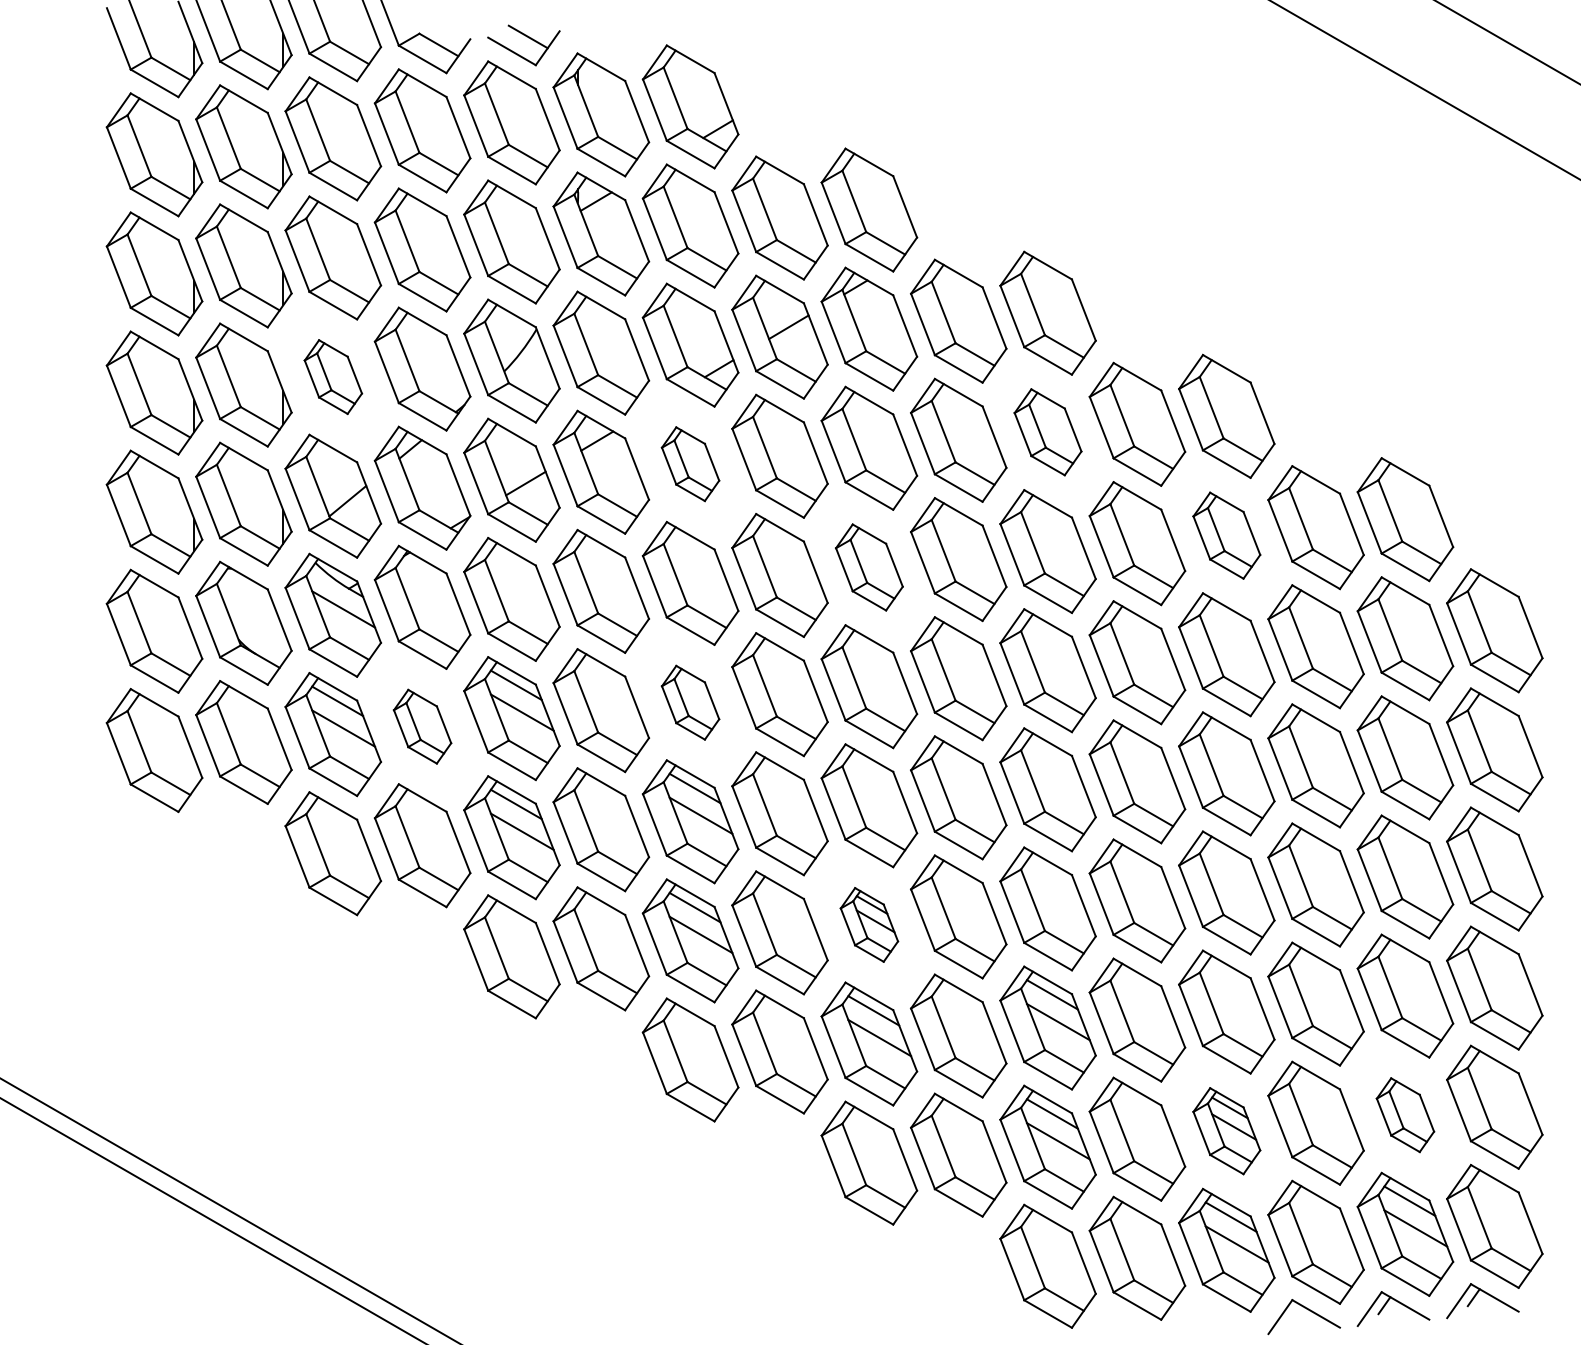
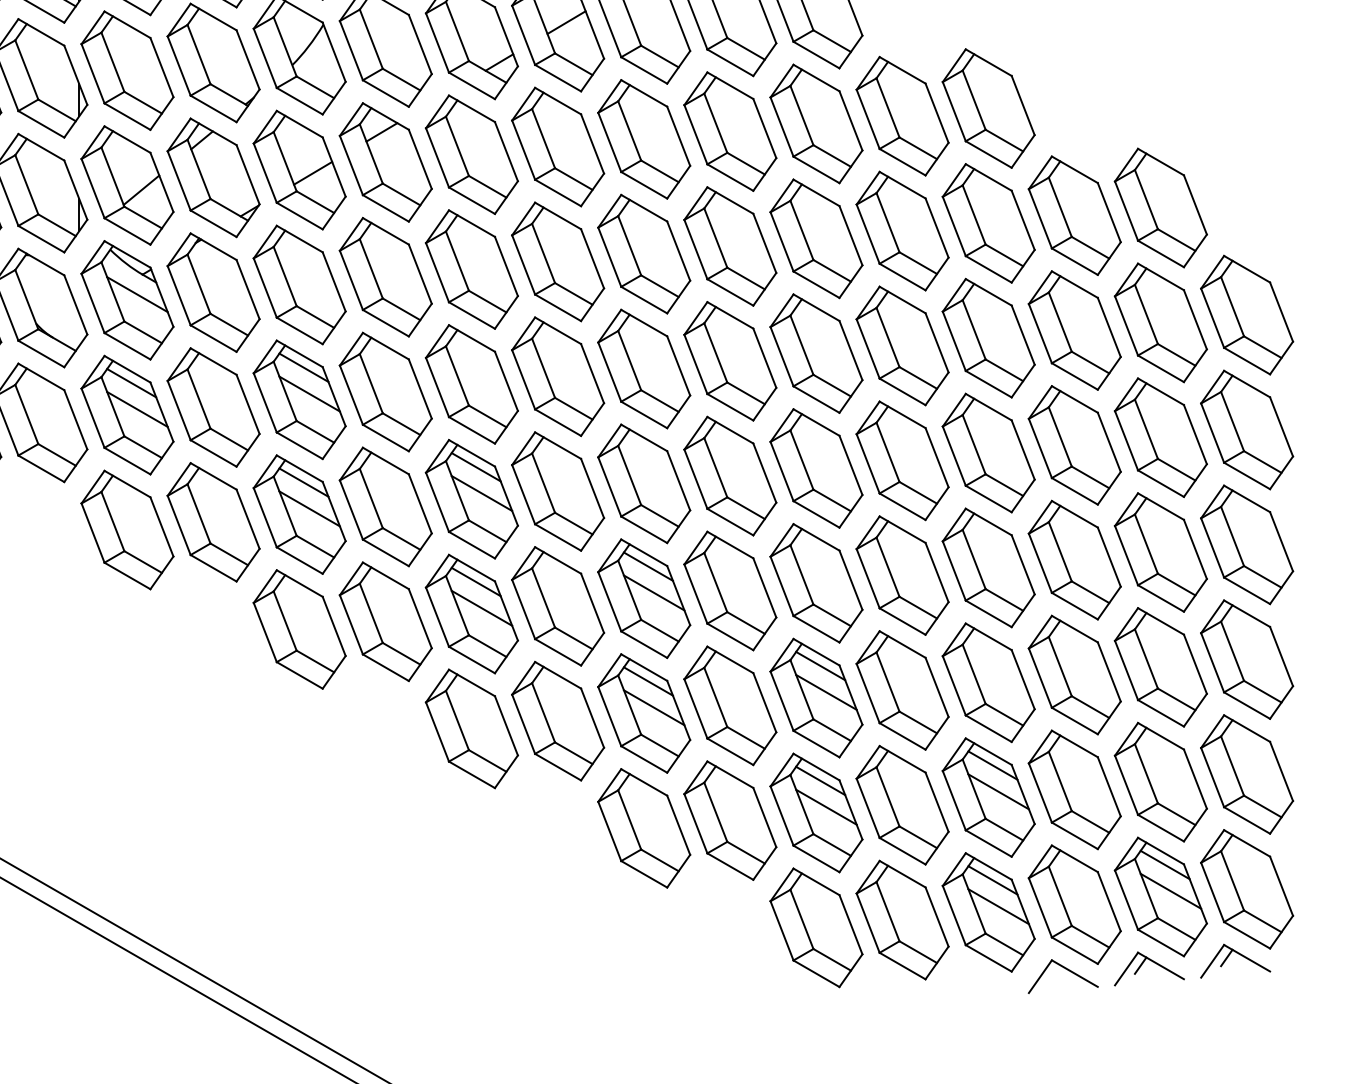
part: (333, 376) -> (127, 70), size x1.67
part: (1047, 431) -> (815, 123), size x1.43
part: (690, 463) -> (471, 153), size x1.67
part: (1226, 535) -> (988, 223), size x1.43
part: (869, 567) -> (644, 254), size x1.43
part: (690, 702) -> (471, 384), size x1.67
part: (422, 726) -> (213, 407), size x1.67
part: (869, 924) -> (644, 598), size x1.67
part: (1405, 1114) -> (1160, 781), size x1.67
part: (1226, 1130) -> (988, 796), size x1.43

